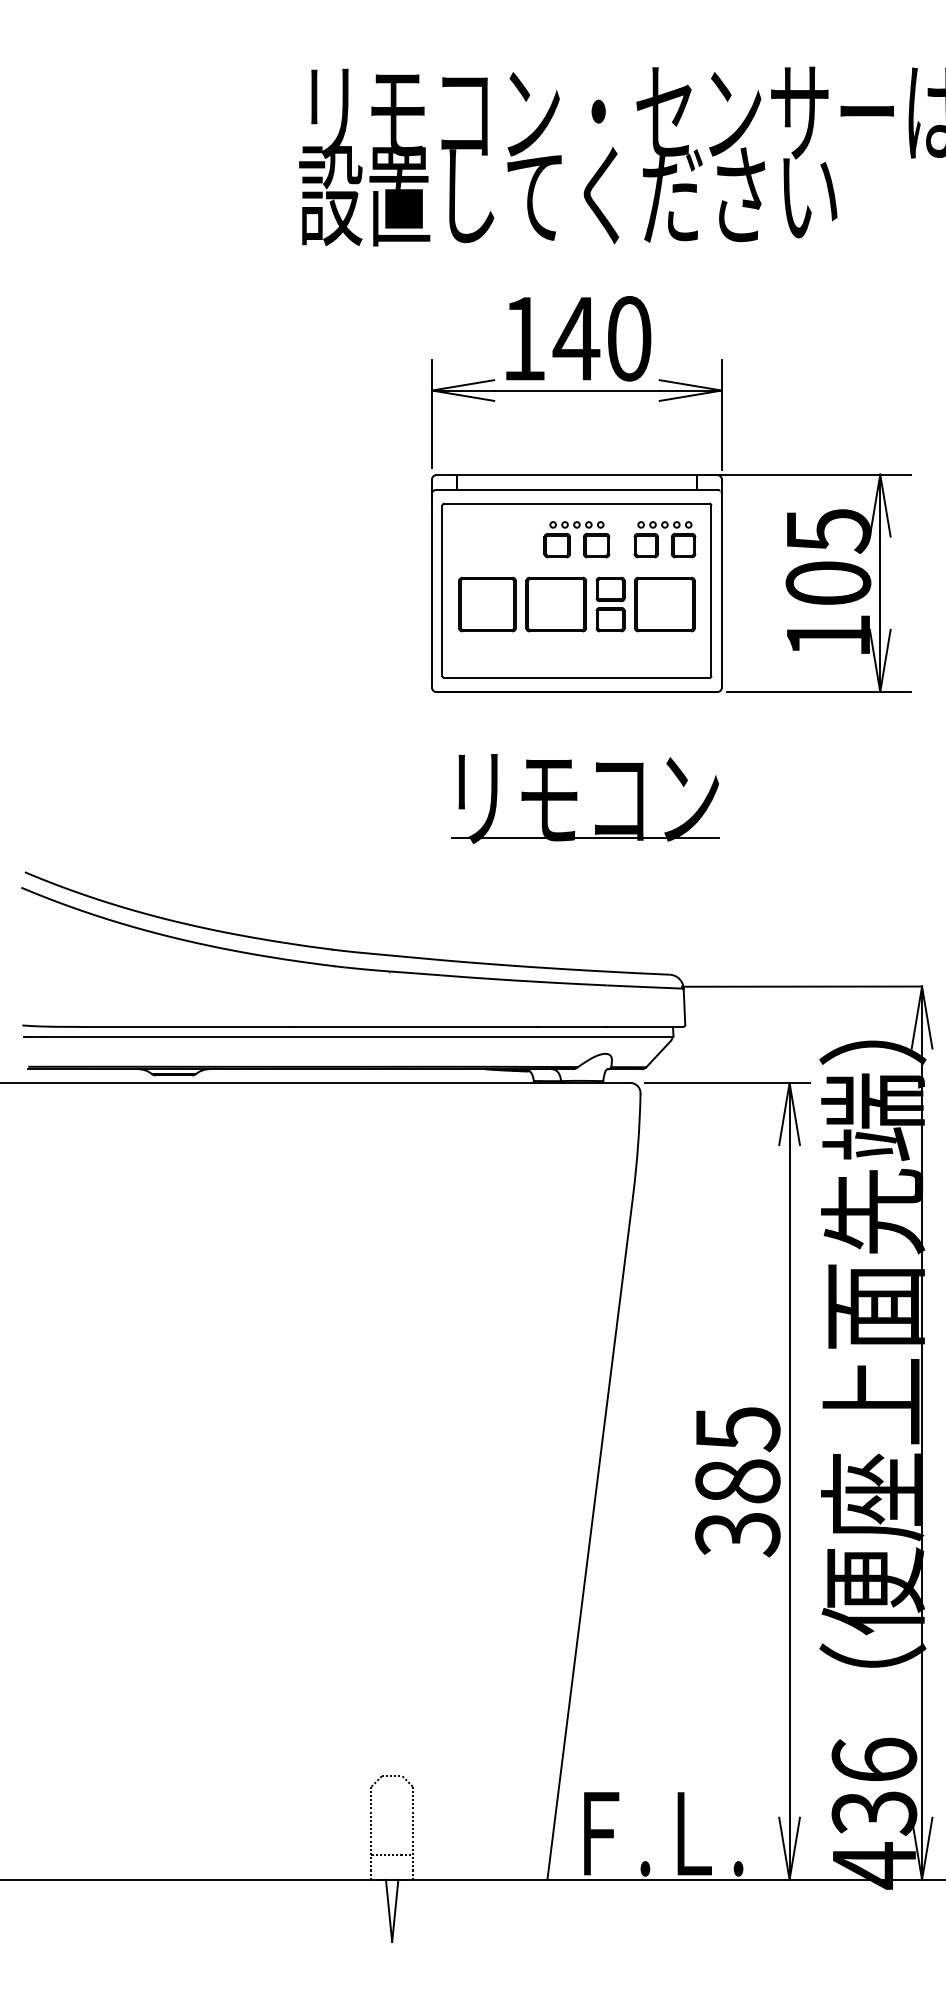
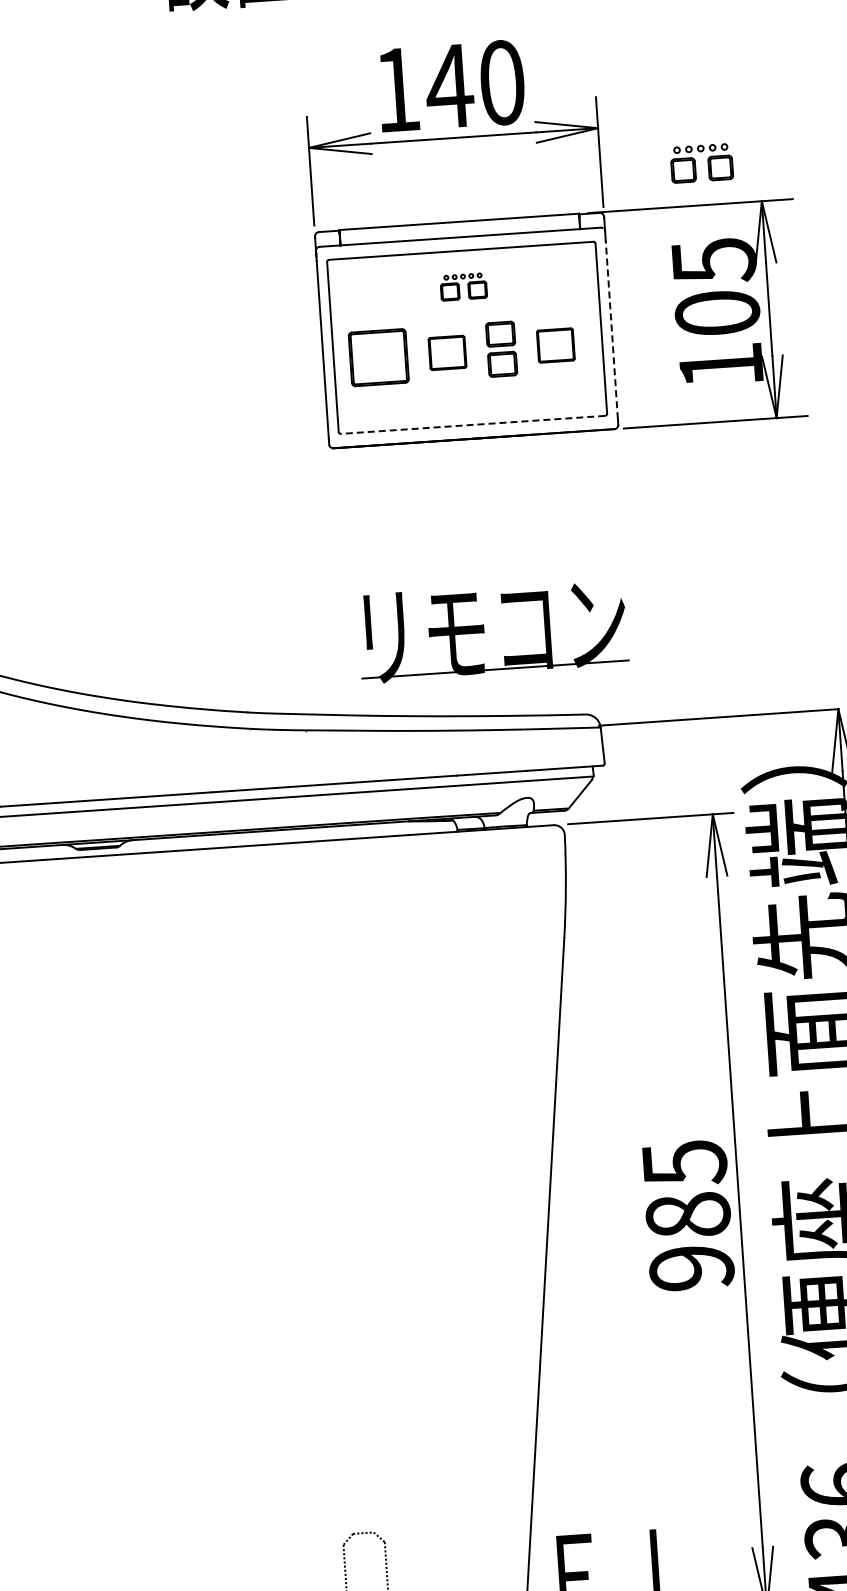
part: (576, 539) -> (463, 286), size x0.7
part: (664, 539) -> (701, 163), moved
line: (721, 592) -> (611, 329), solid -> dashed
part: (556, 604) -> (447, 352), size x0.6
part: (664, 604) -> (555, 345), size x0.6
line: (576, 678) -> (472, 425), solid -> dashed
part: (577, 799) -> (484, 632), moved
text: (737, 1534) -> (691, 1268), 385 -> 985

